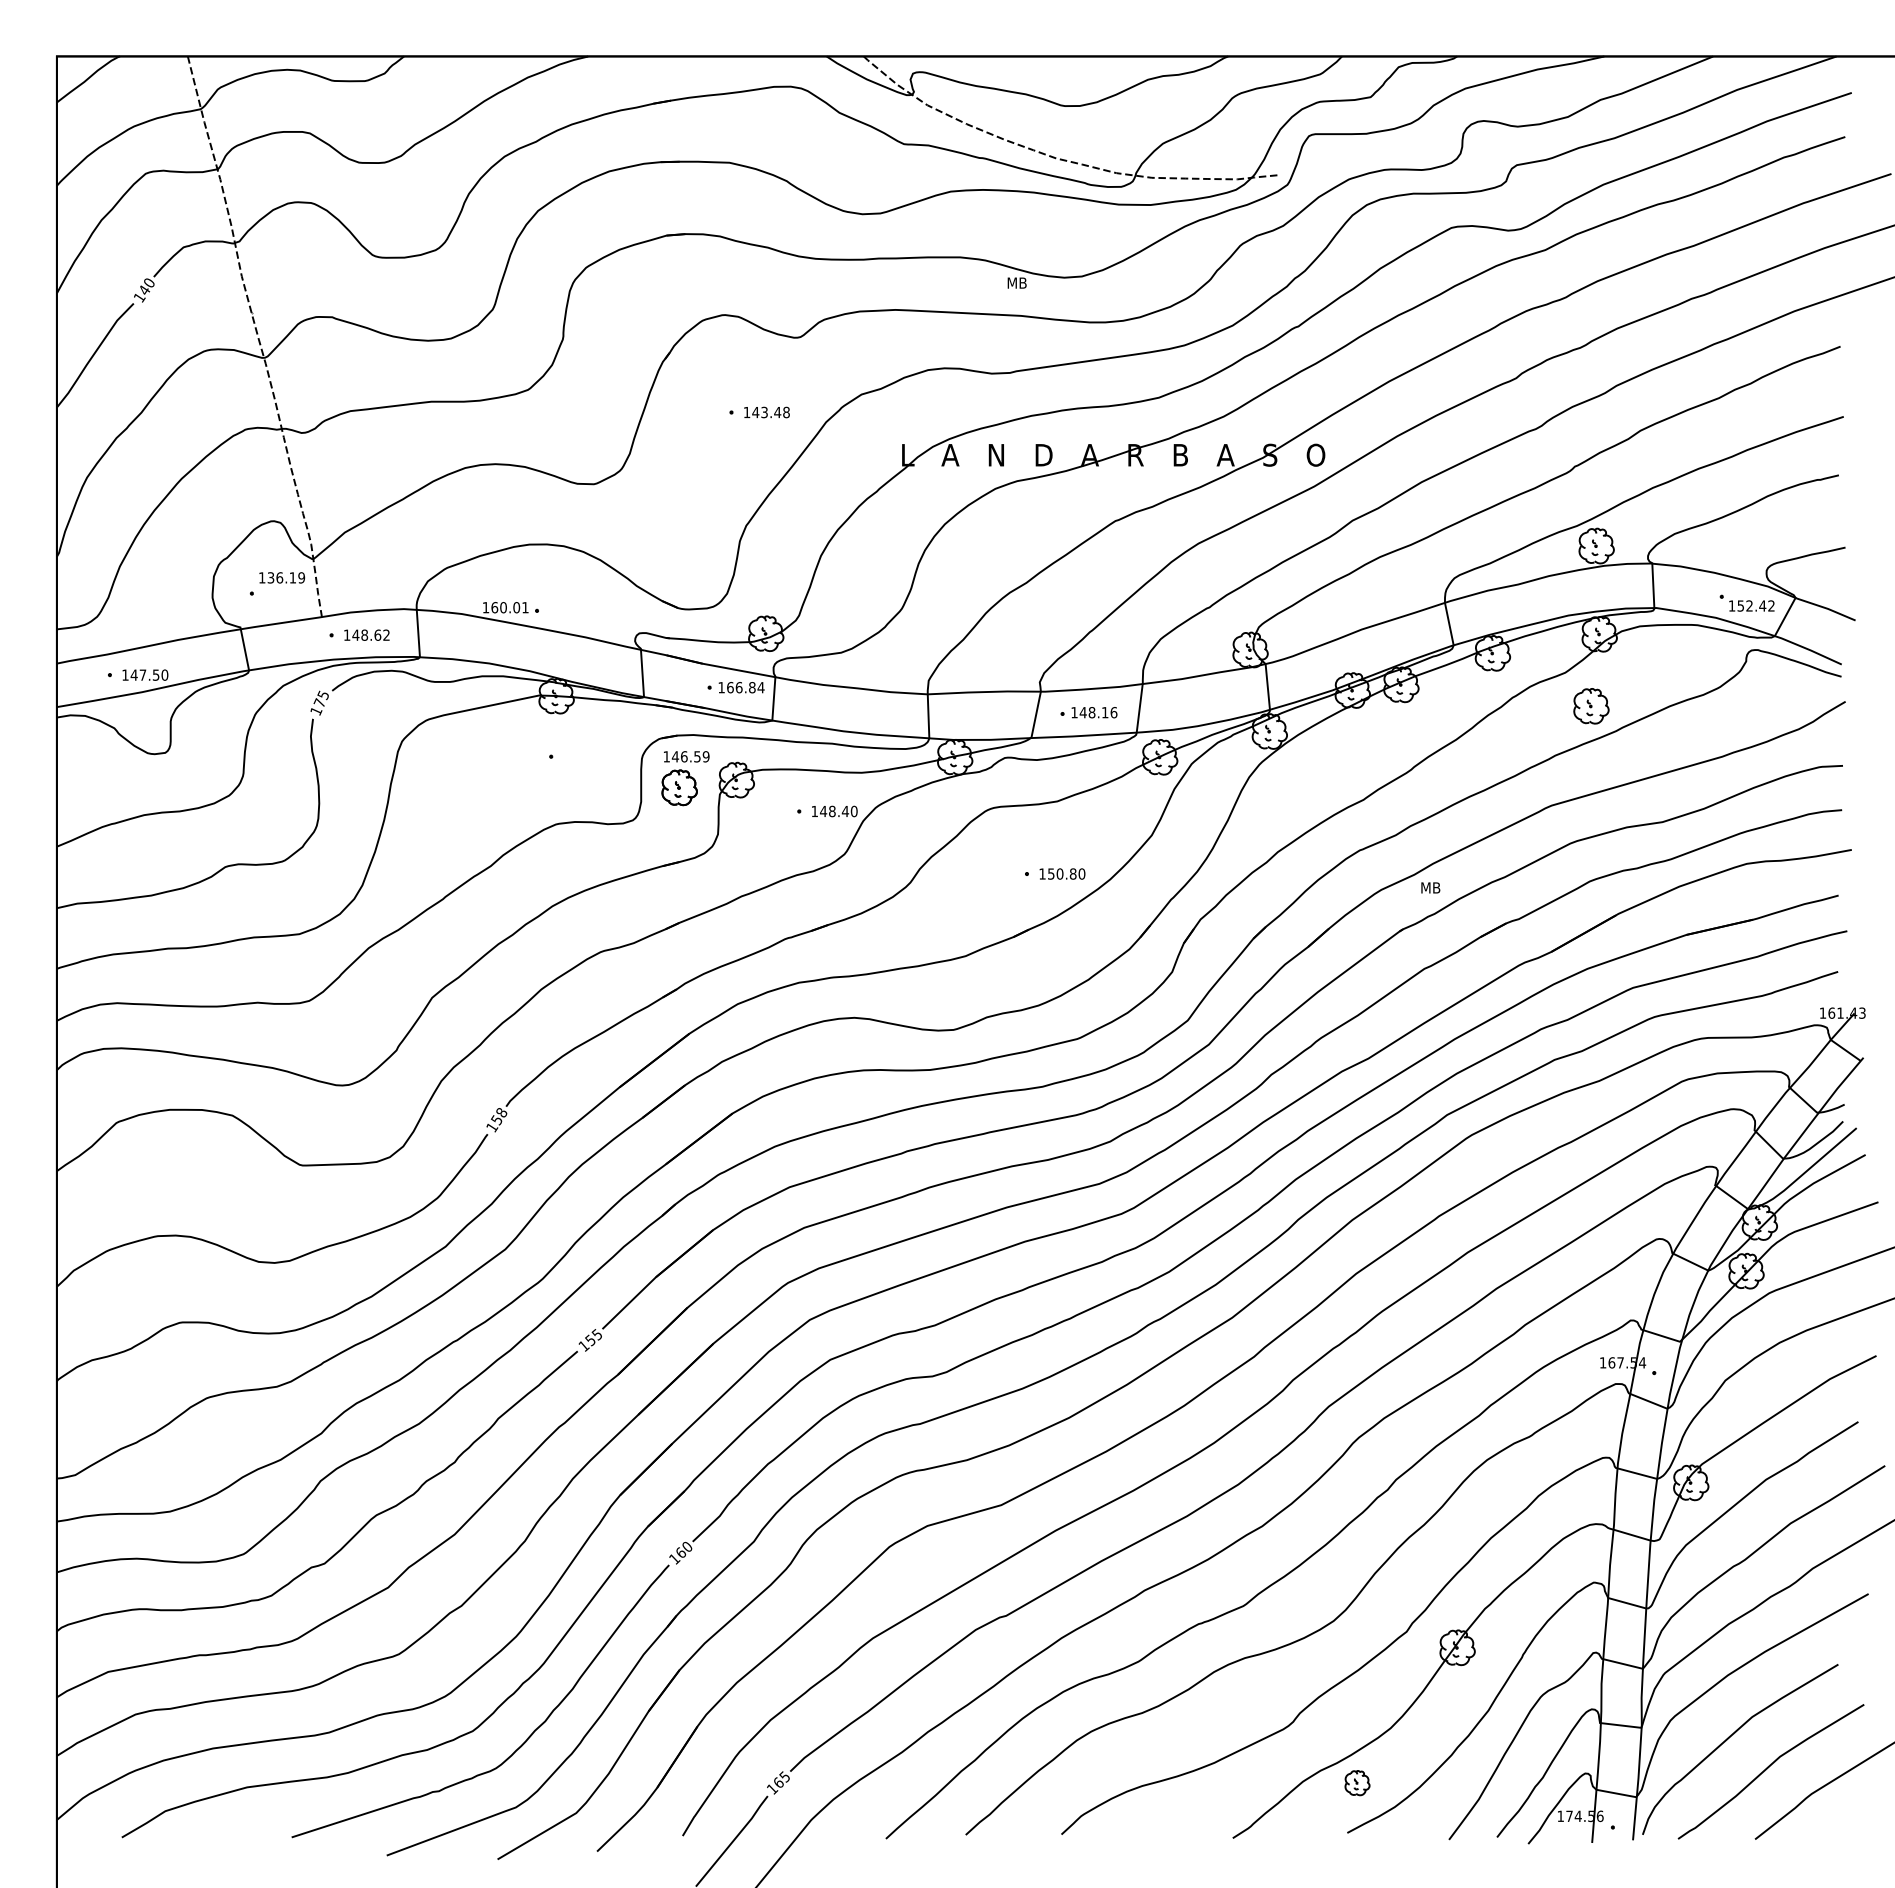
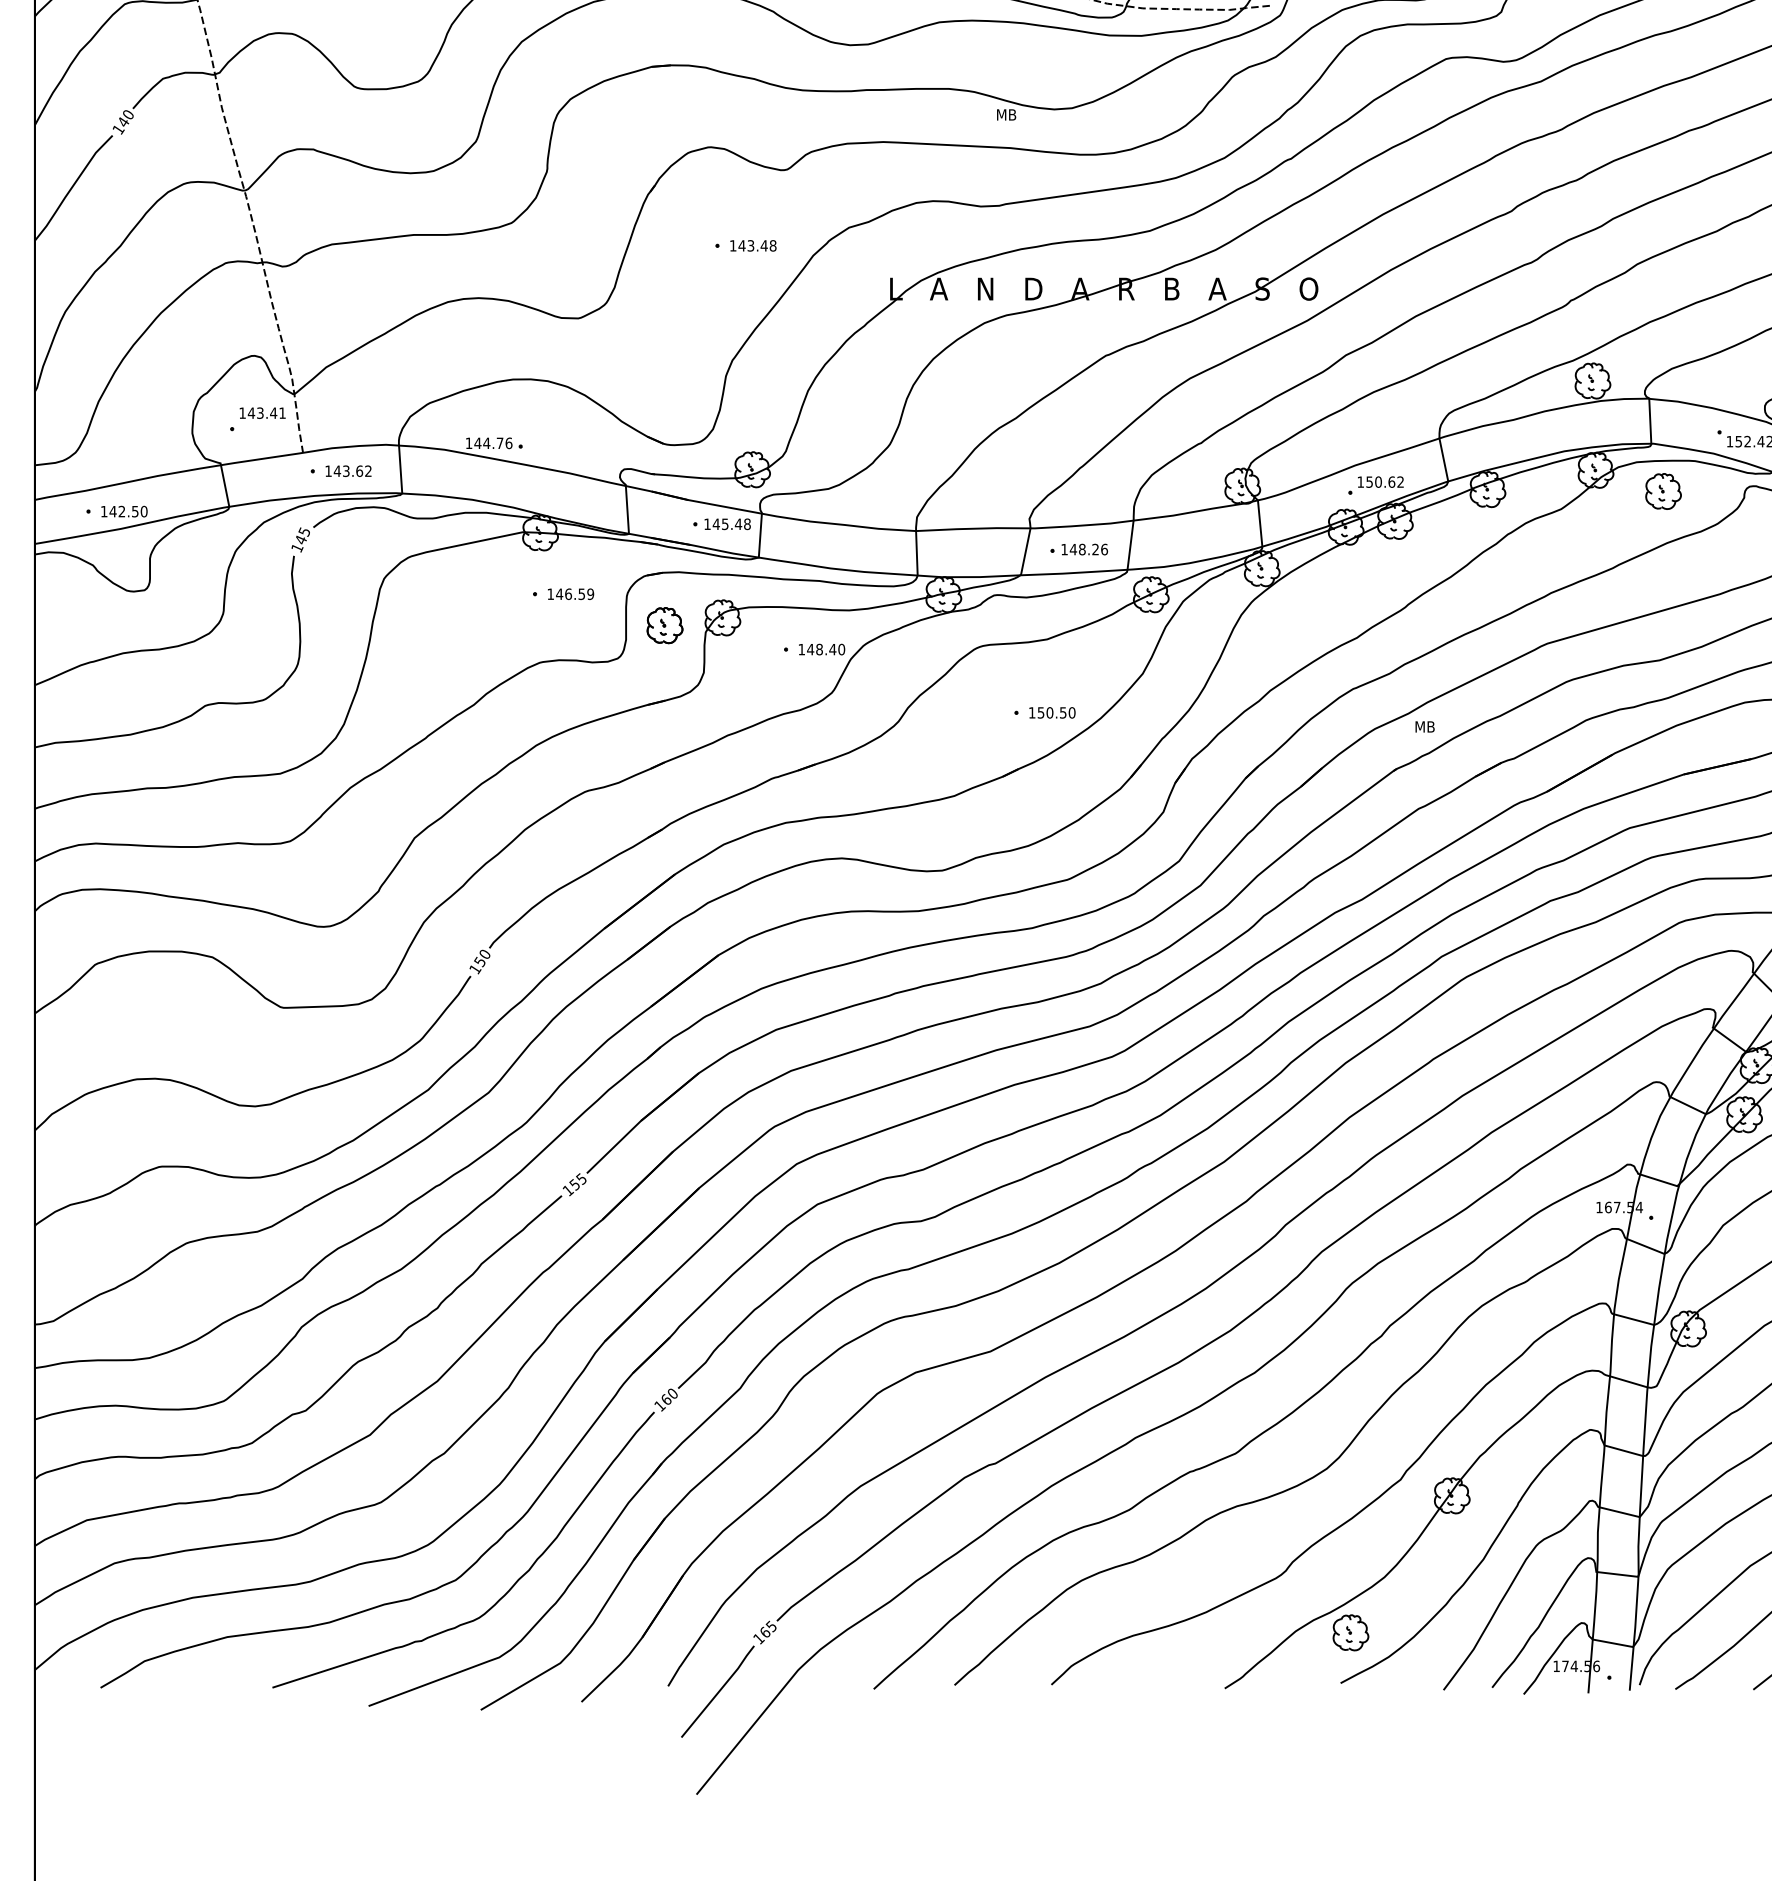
text: (286, 577) -> (267, 412), 136.19 -> 143.41
text: (509, 607) -> (492, 443), 160.01 -> 144.76
text: (364, 634) -> (346, 470), 148.62 -> 143.62
part: (1382, 649) -> (1376, 485), added
text: (142, 674) -> (121, 510), 147.50 -> 142.50
text: (745, 687) -> (731, 524), 166.84 -> 145.48
text: (319, 702) -> (300, 539), 175 -> 145
part: (1591, 706) -> (1663, 491), moved
text: (1104, 712) -> (1094, 549), 148.16 -> 148.26
text: (686, 756) -> (570, 593), moved
text: (1072, 873) -> (1062, 712), 150.80 -> 150.50
text: (501, 1112) -> (484, 954), 158 -> 150
part: (1357, 1782) -> (1350, 1632), size x1.43

